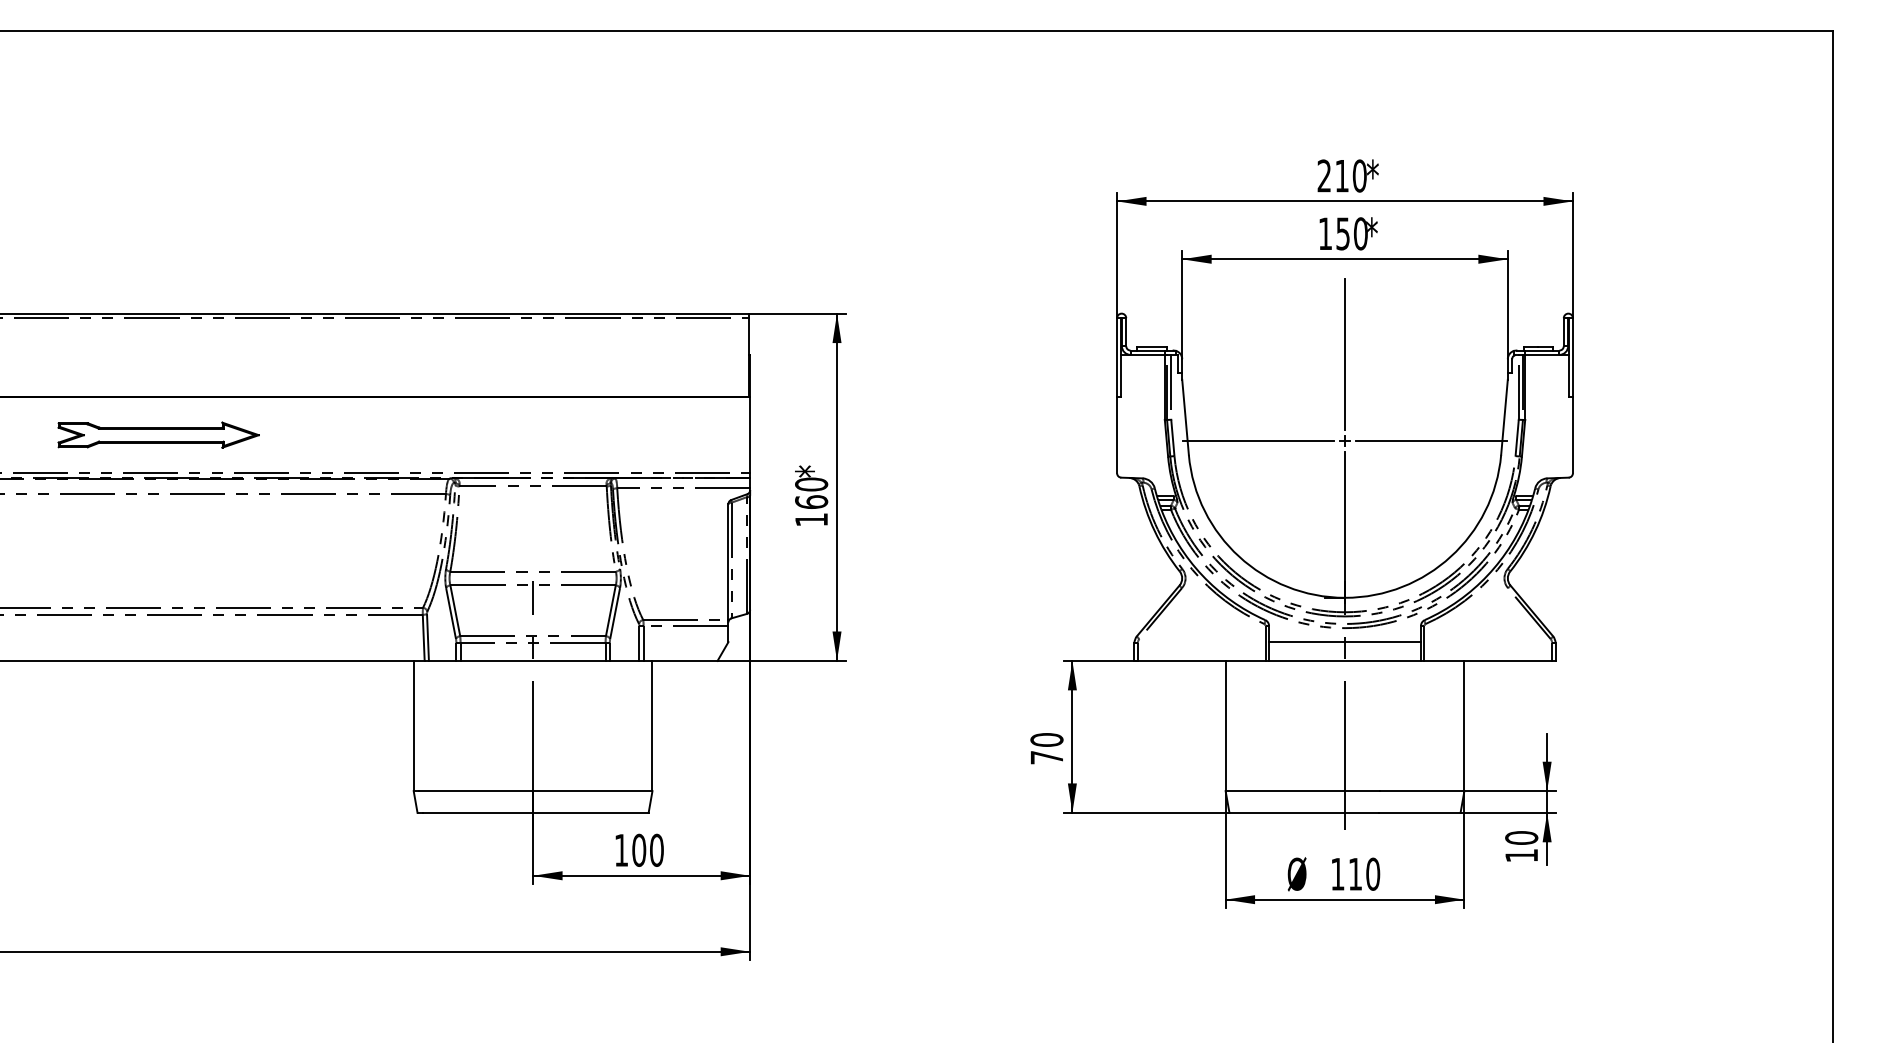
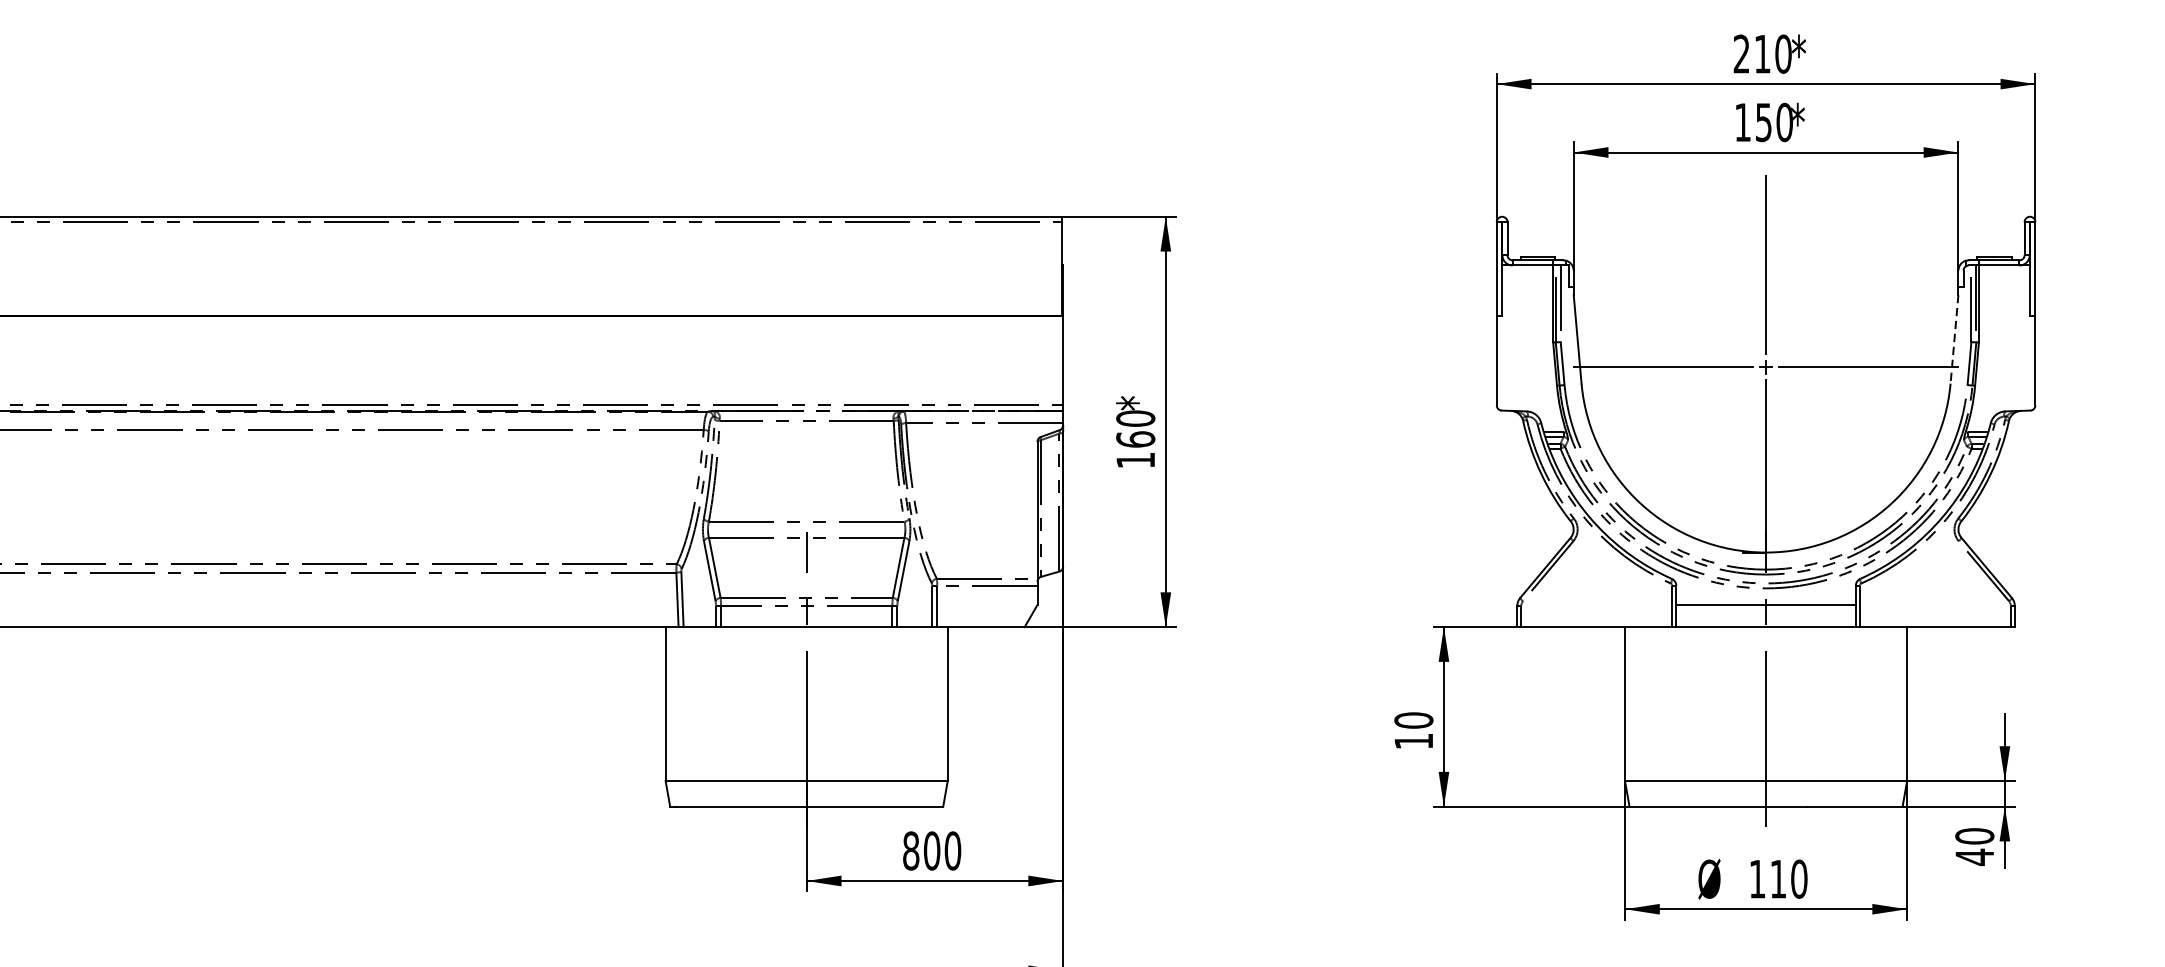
line: (1504, 417) -> (1954, 339), solid -> dashed
part: (158, 434) -> (364, 359), removed
text: (1046, 757) -> (1413, 741), 70 -> 10
text: (621, 849) -> (911, 849), 100 -> 800
text: (1521, 855) -> (1974, 857), 10 -> 40

